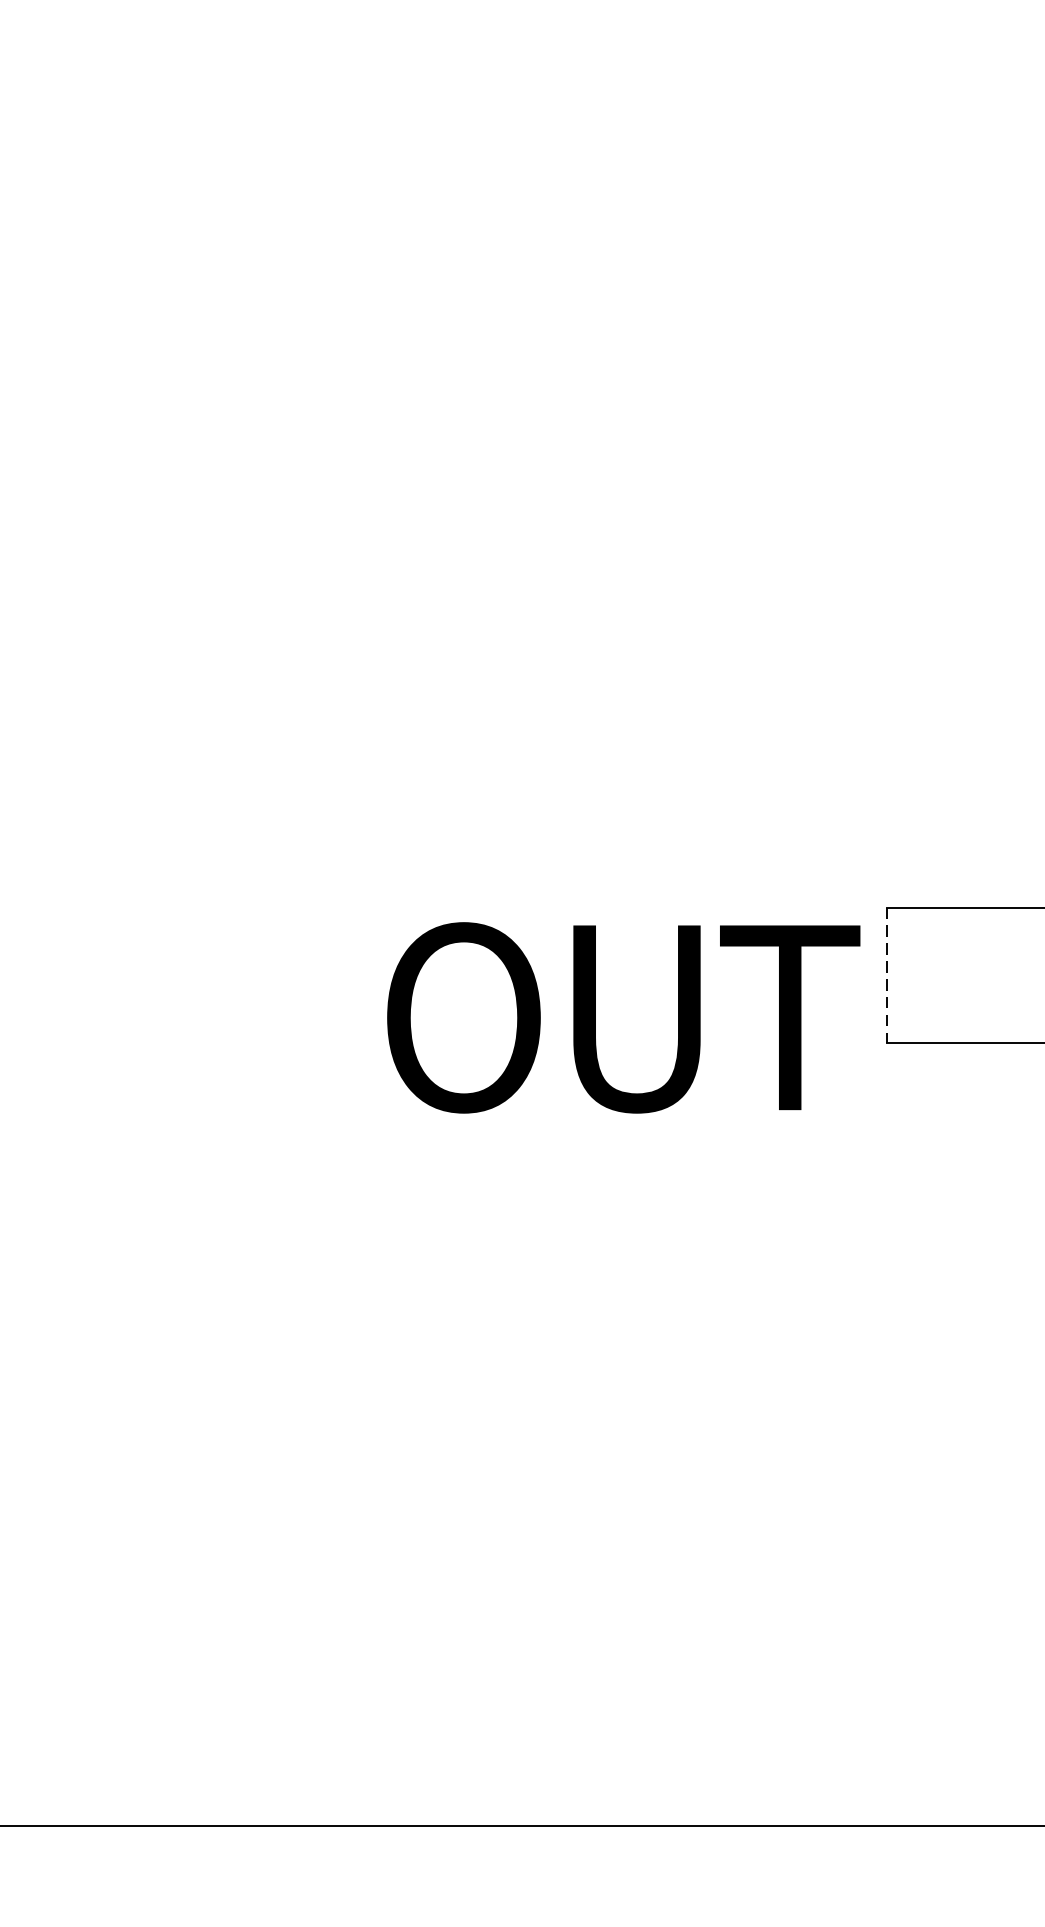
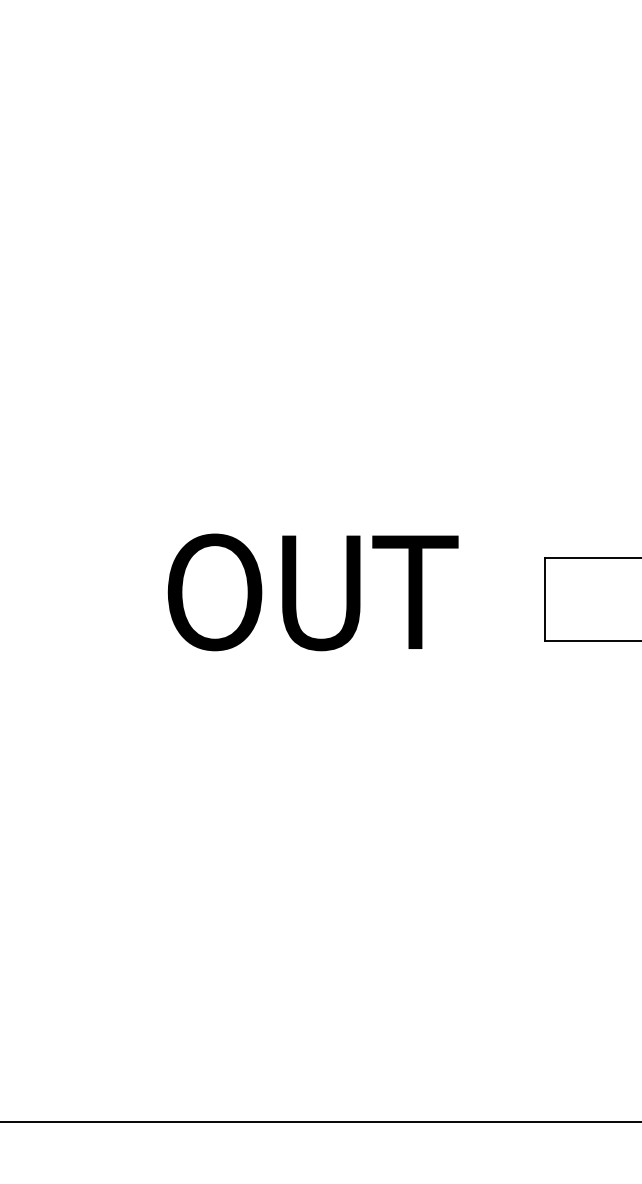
line: (886, 975) -> (544, 599), dashed -> solid
text: (622, 1018) -> (312, 592), moved

